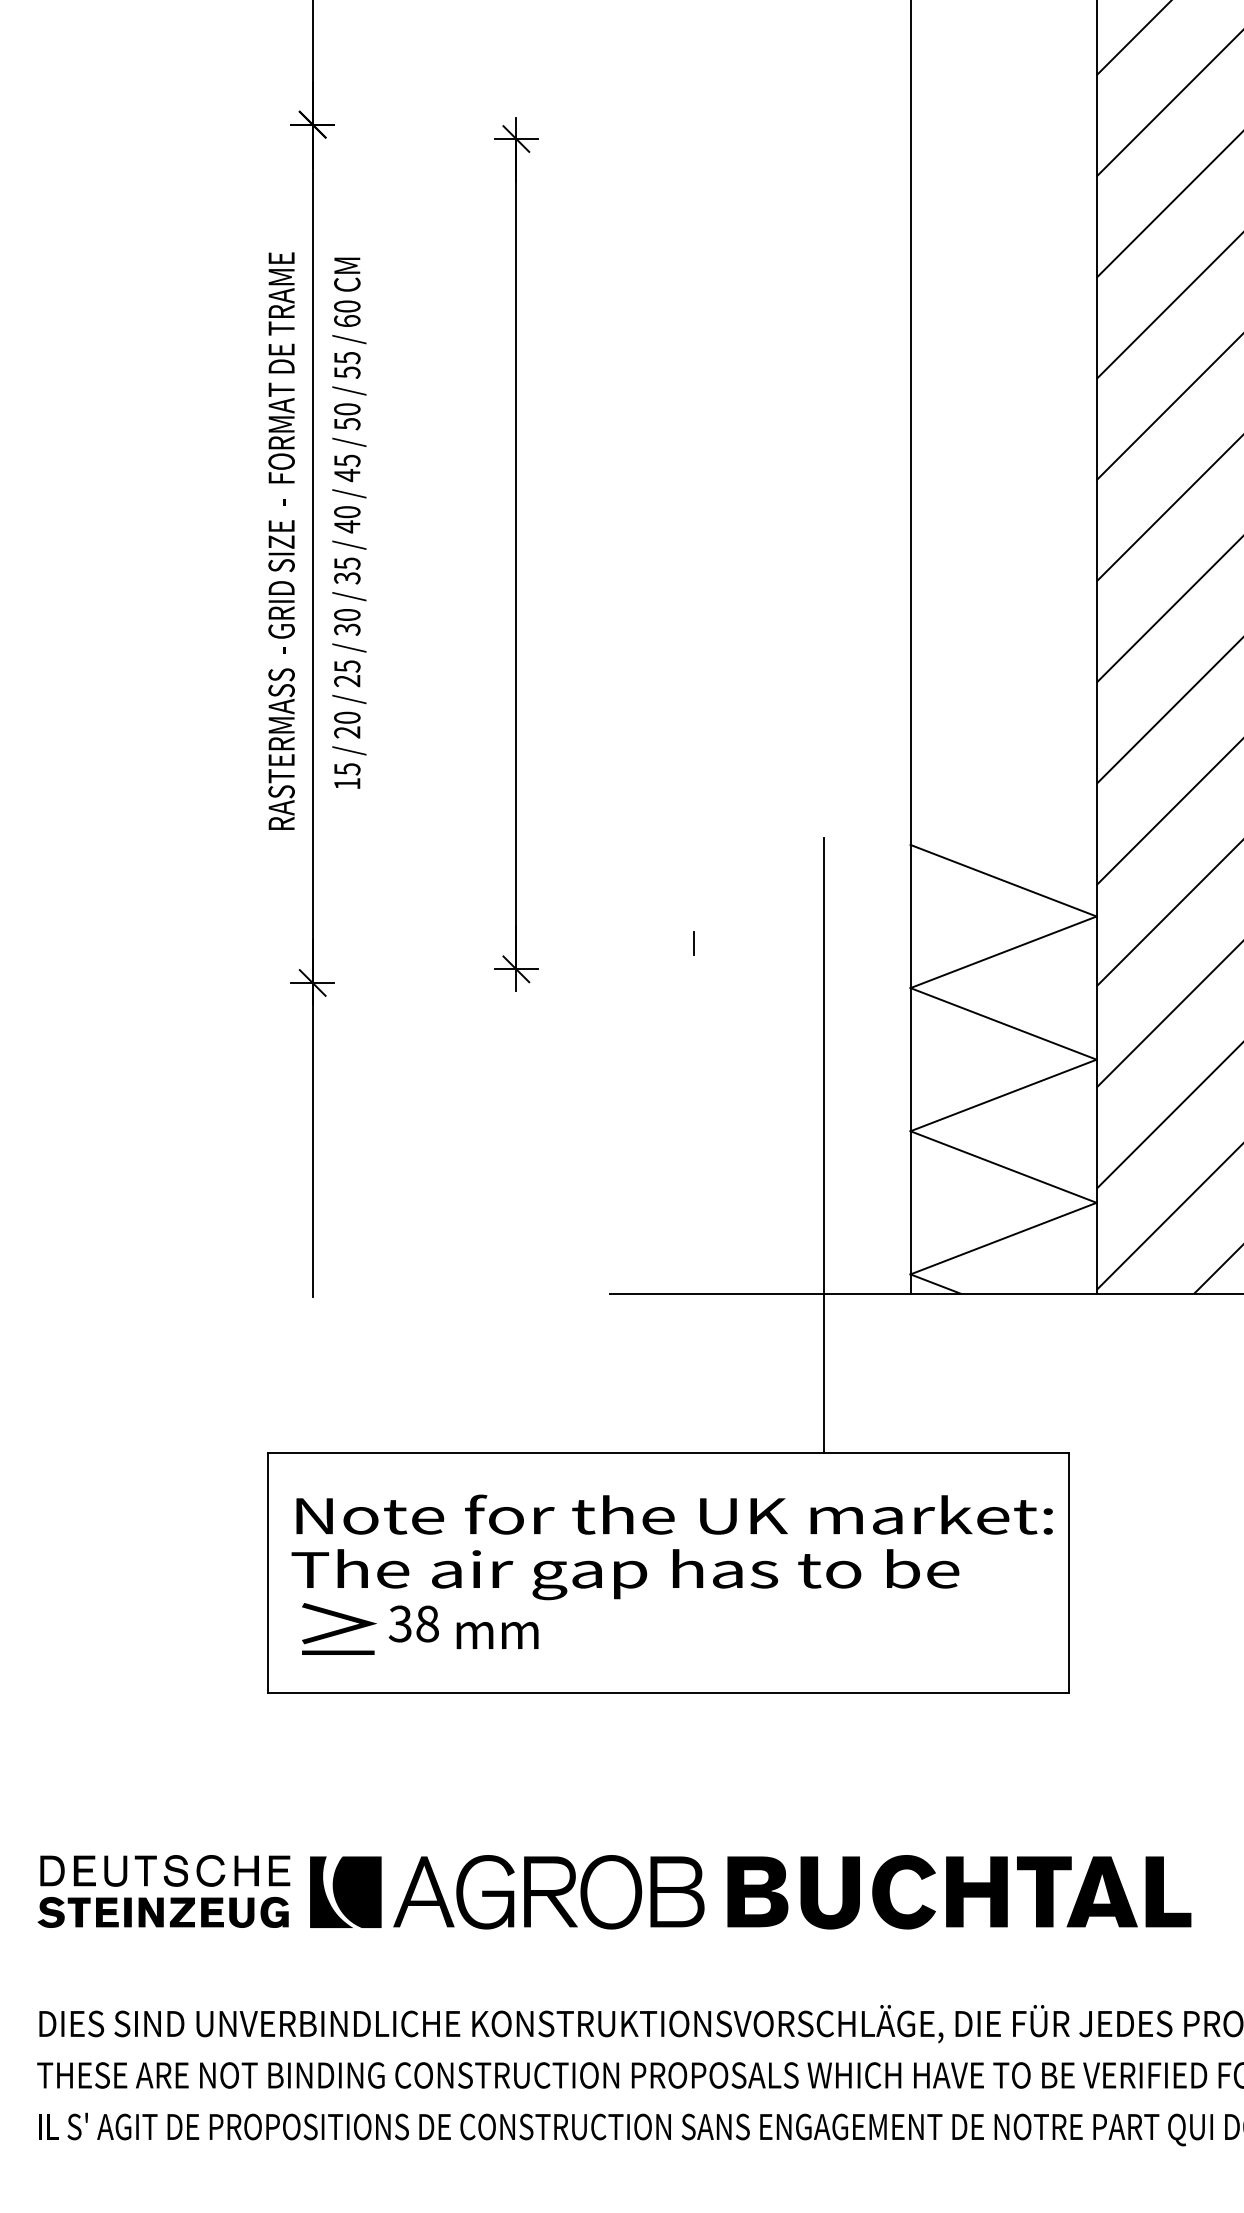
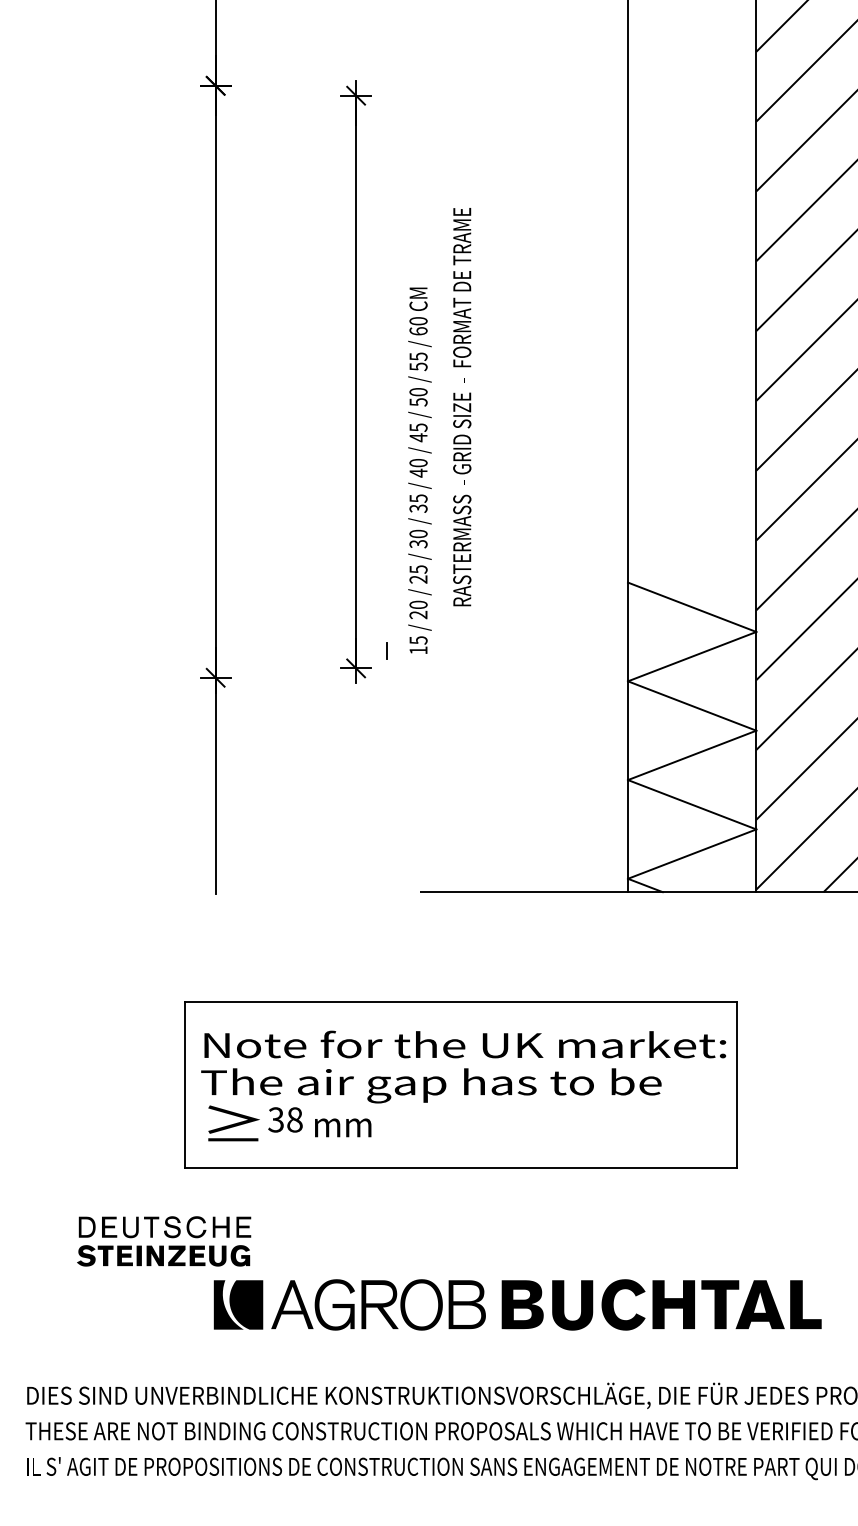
text: (348, 522) -> (419, 470), moved
text: (281, 541) -> (462, 407), moved
line: (693, 943) -> (386, 650), moved
line: (824, 1144) -> (568, 789), removed
part: (164, 1891) -> (164, 1241), moved

